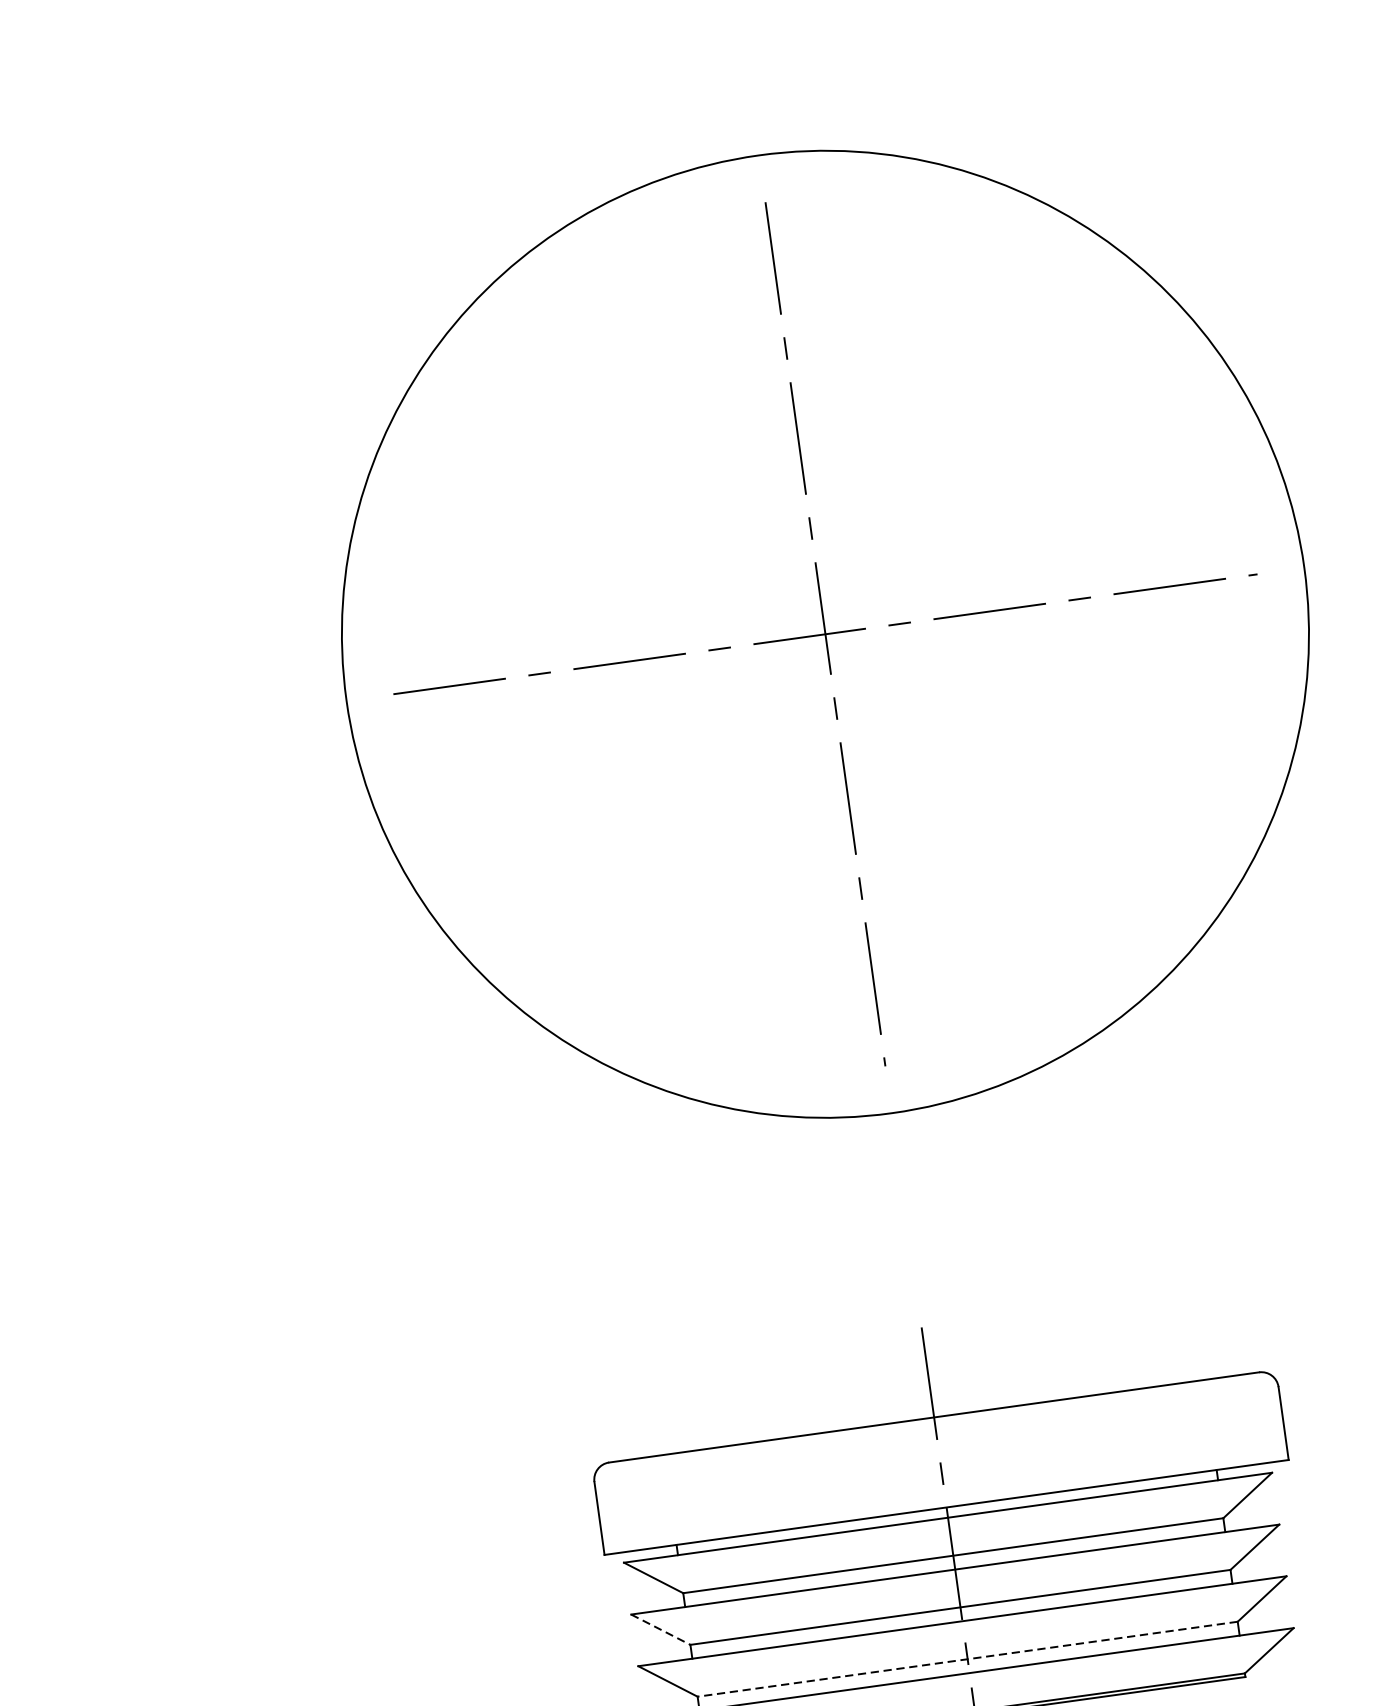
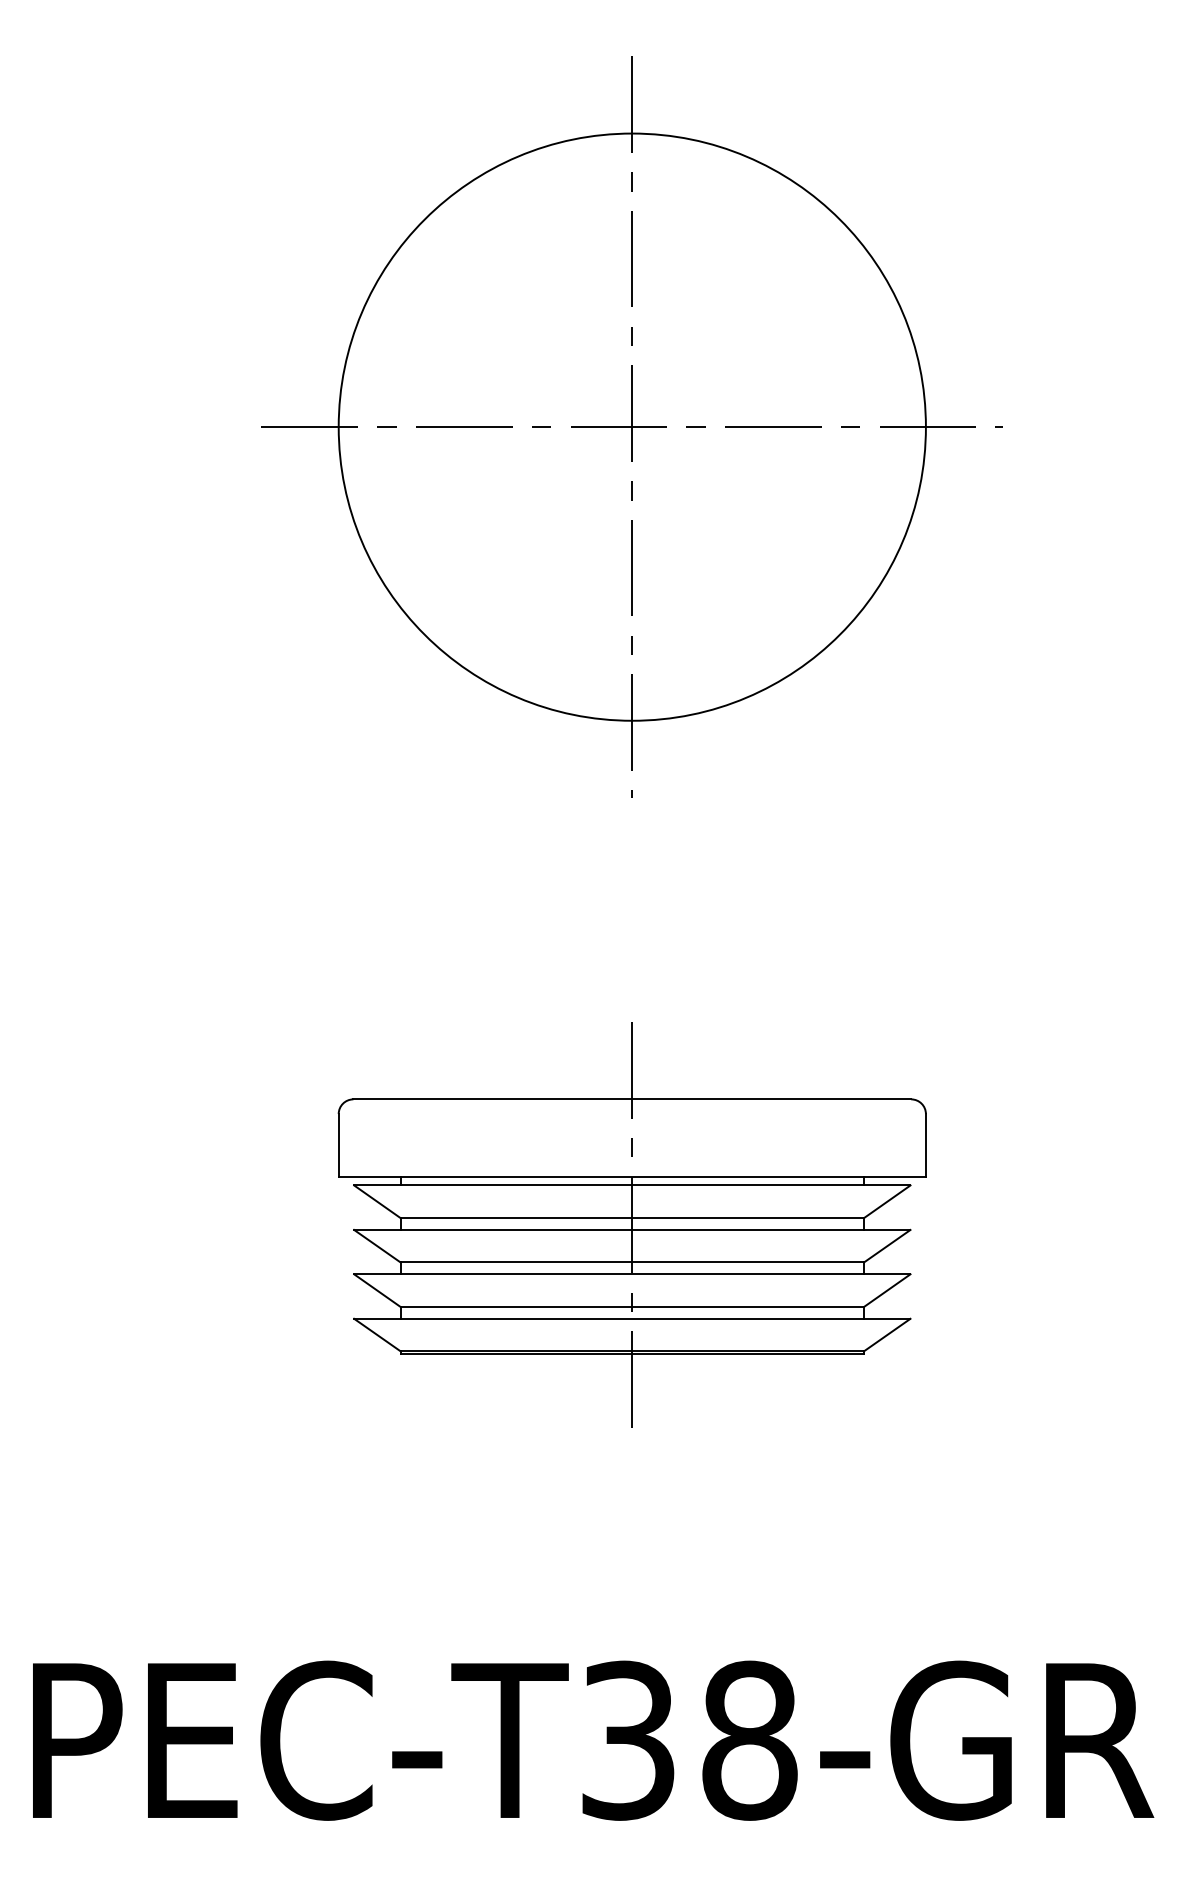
circle: (824, 633) -> (631, 426), size x0.71
line: (661, 1630) -> (377, 1246), dashed -> solid
line: (967, 1658) -> (632, 1306), dashed -> solid

